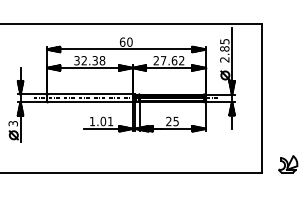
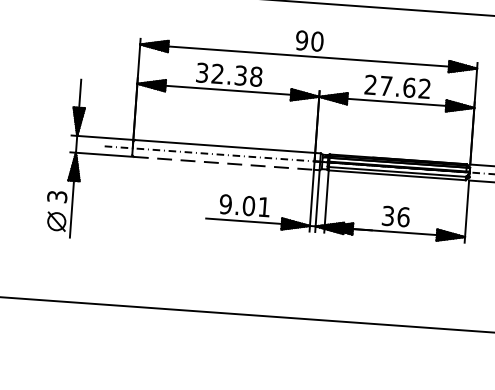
text: (122, 41) -> (301, 38), 60 -> 90
line: (90, 102) -> (224, 163), solid -> dashed
text: (92, 121) -> (225, 204), 1.01 -> 9.01
text: (172, 121) -> (395, 216), 25 -> 36

